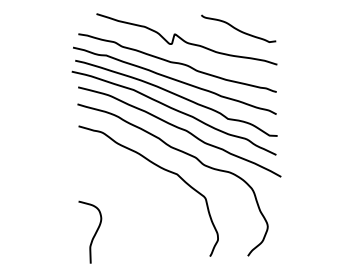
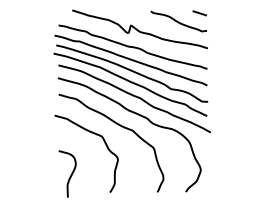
line: (266, 17) -> (199, 12), added
curve: (140, 192) -> (105, 144), added

